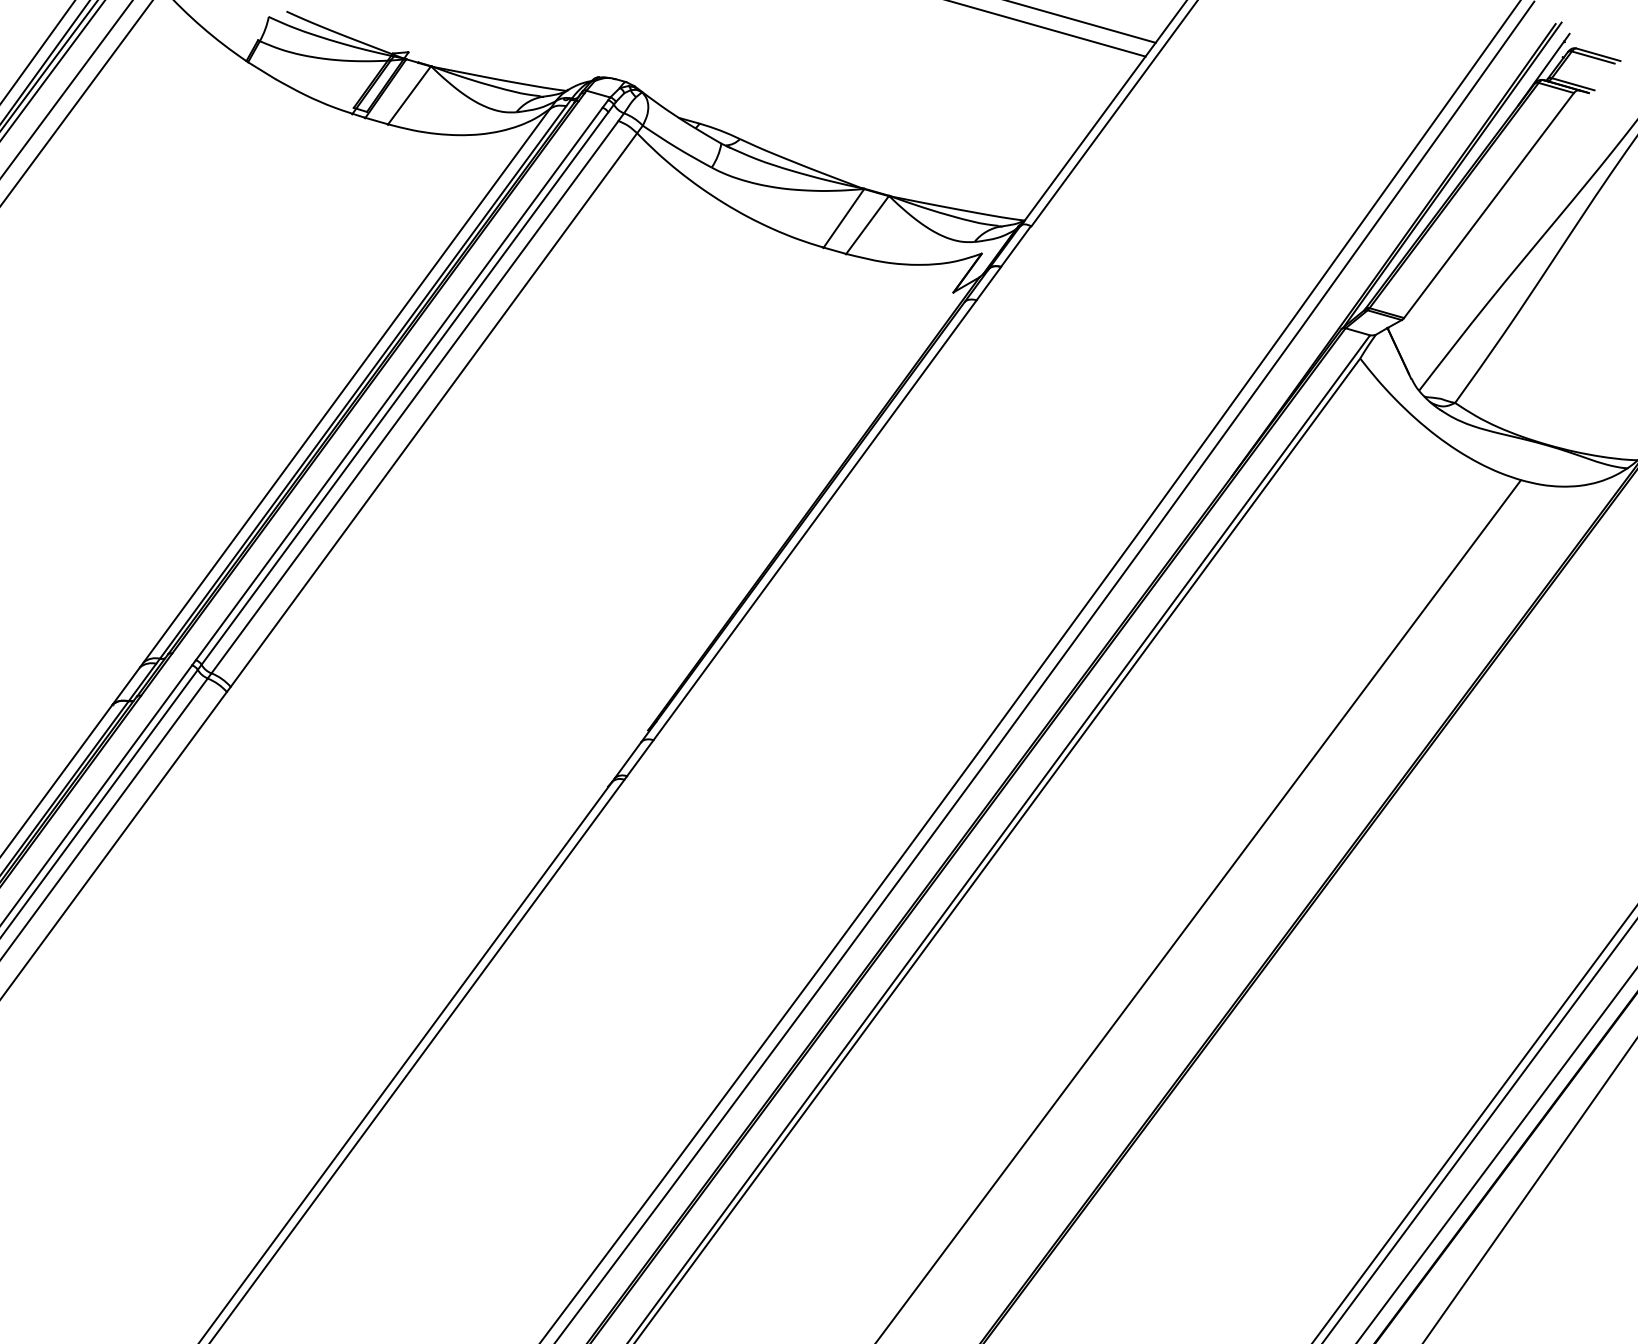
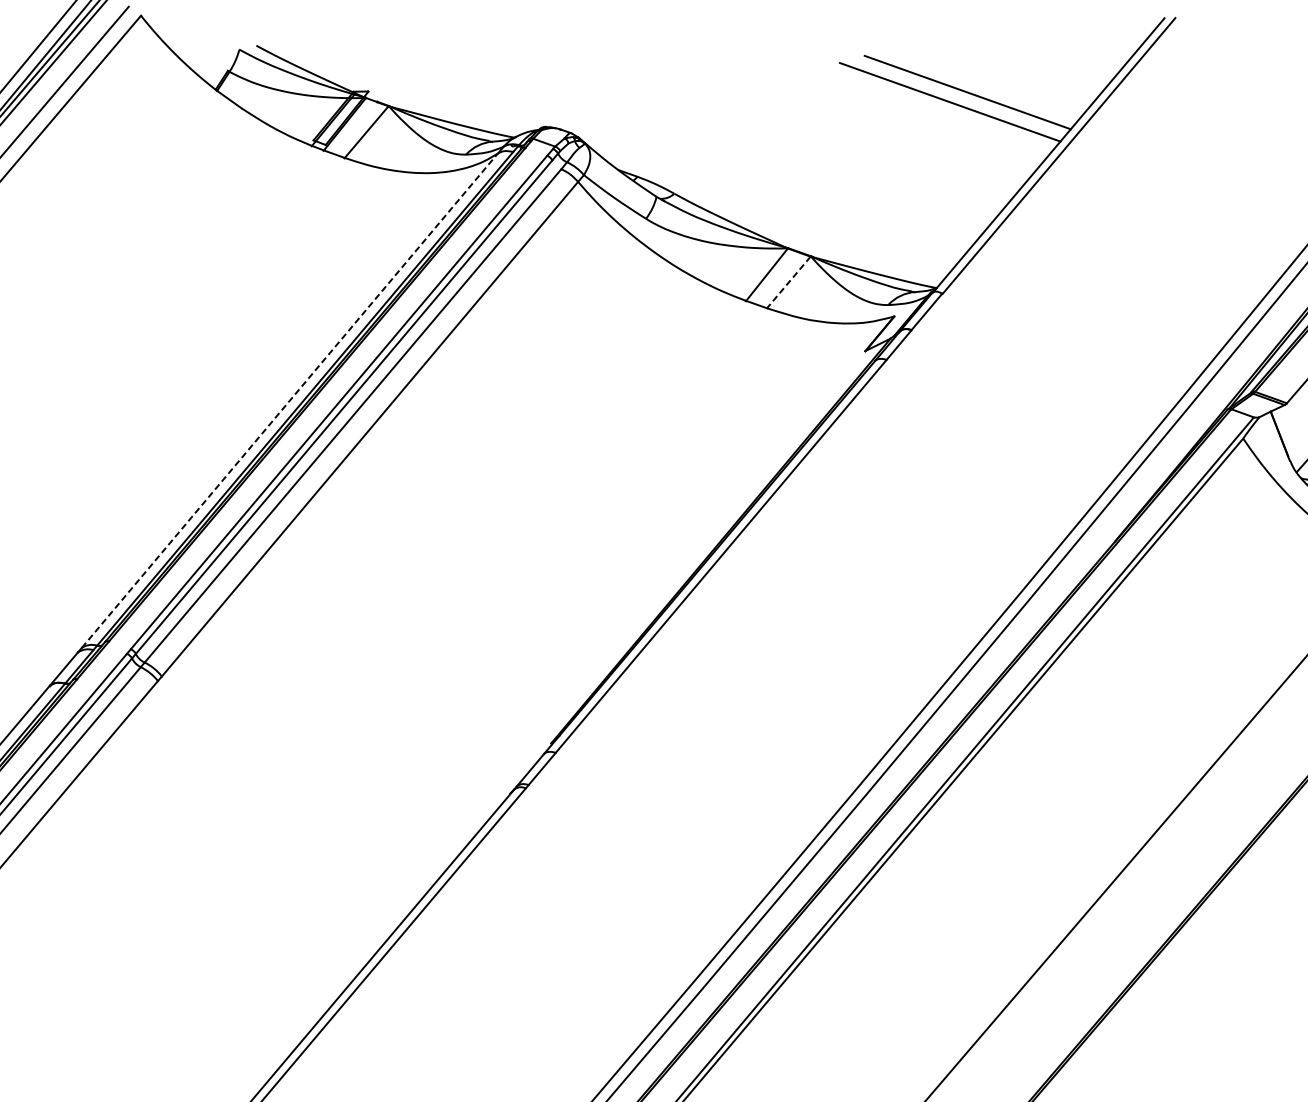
line: (867, 225) -> (788, 282), solid -> dashed
line: (347, 385) -> (290, 400), solid -> dashed

